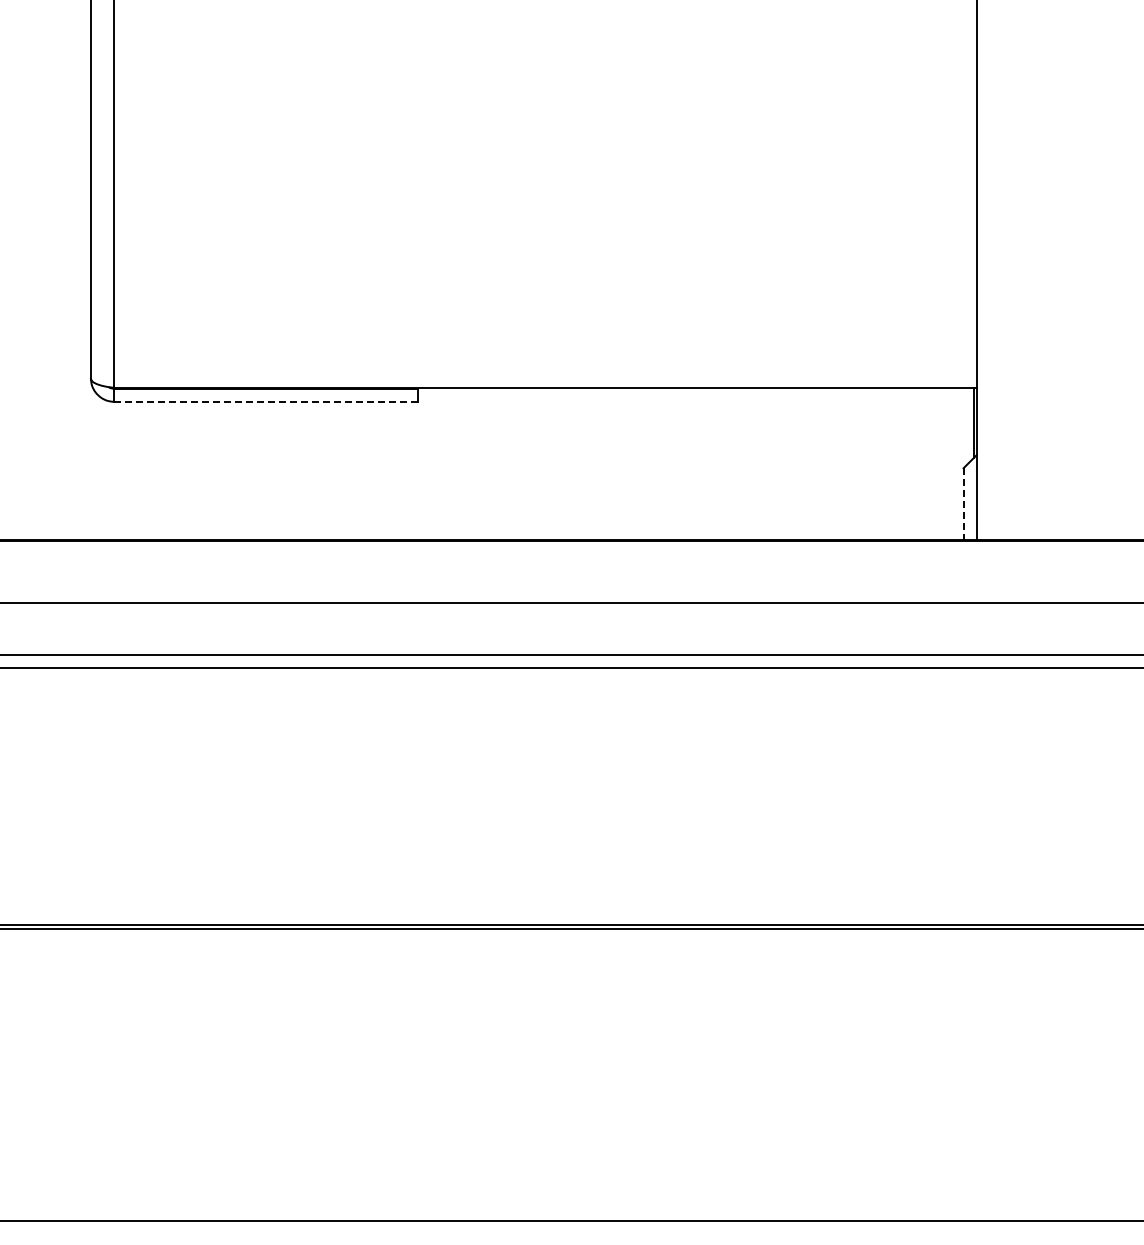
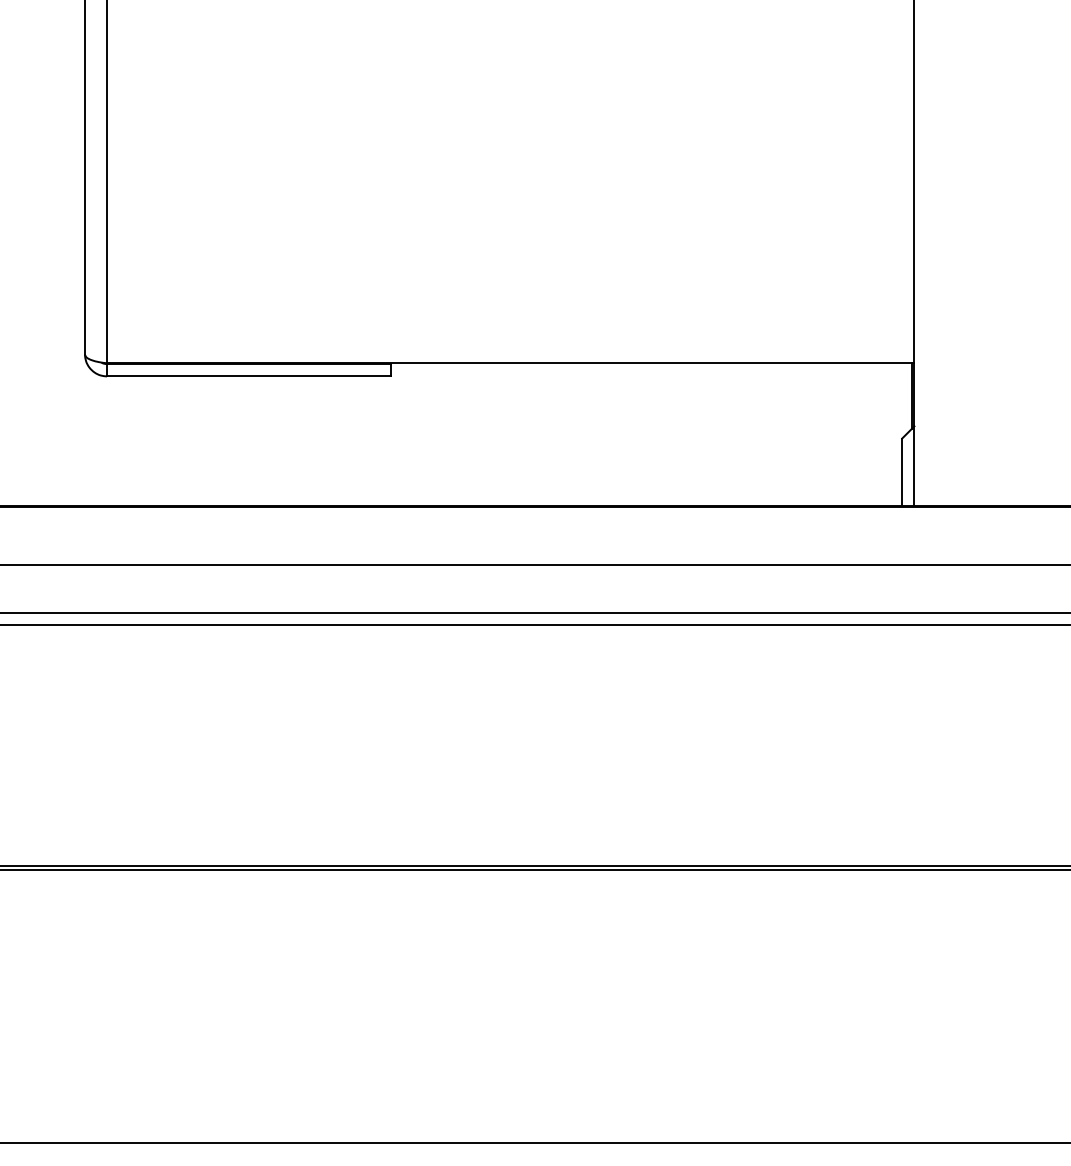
line: (266, 401) -> (249, 376), dashed -> solid
line: (963, 504) -> (902, 472), dashed -> solid

